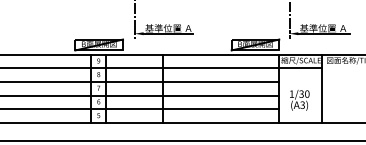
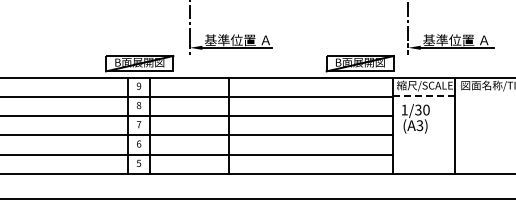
line: (300, 67) -> (423, 95), solid -> dashed
text: (299, 100) -> (415, 118), moved

